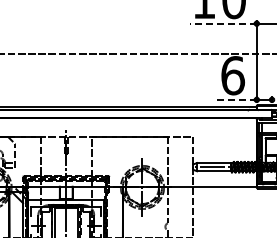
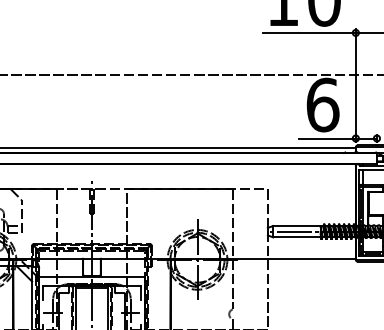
line: (222, 23) -> (308, 32), dashed -> solid
line: (235, 99) -> (326, 137), dashed -> solid

